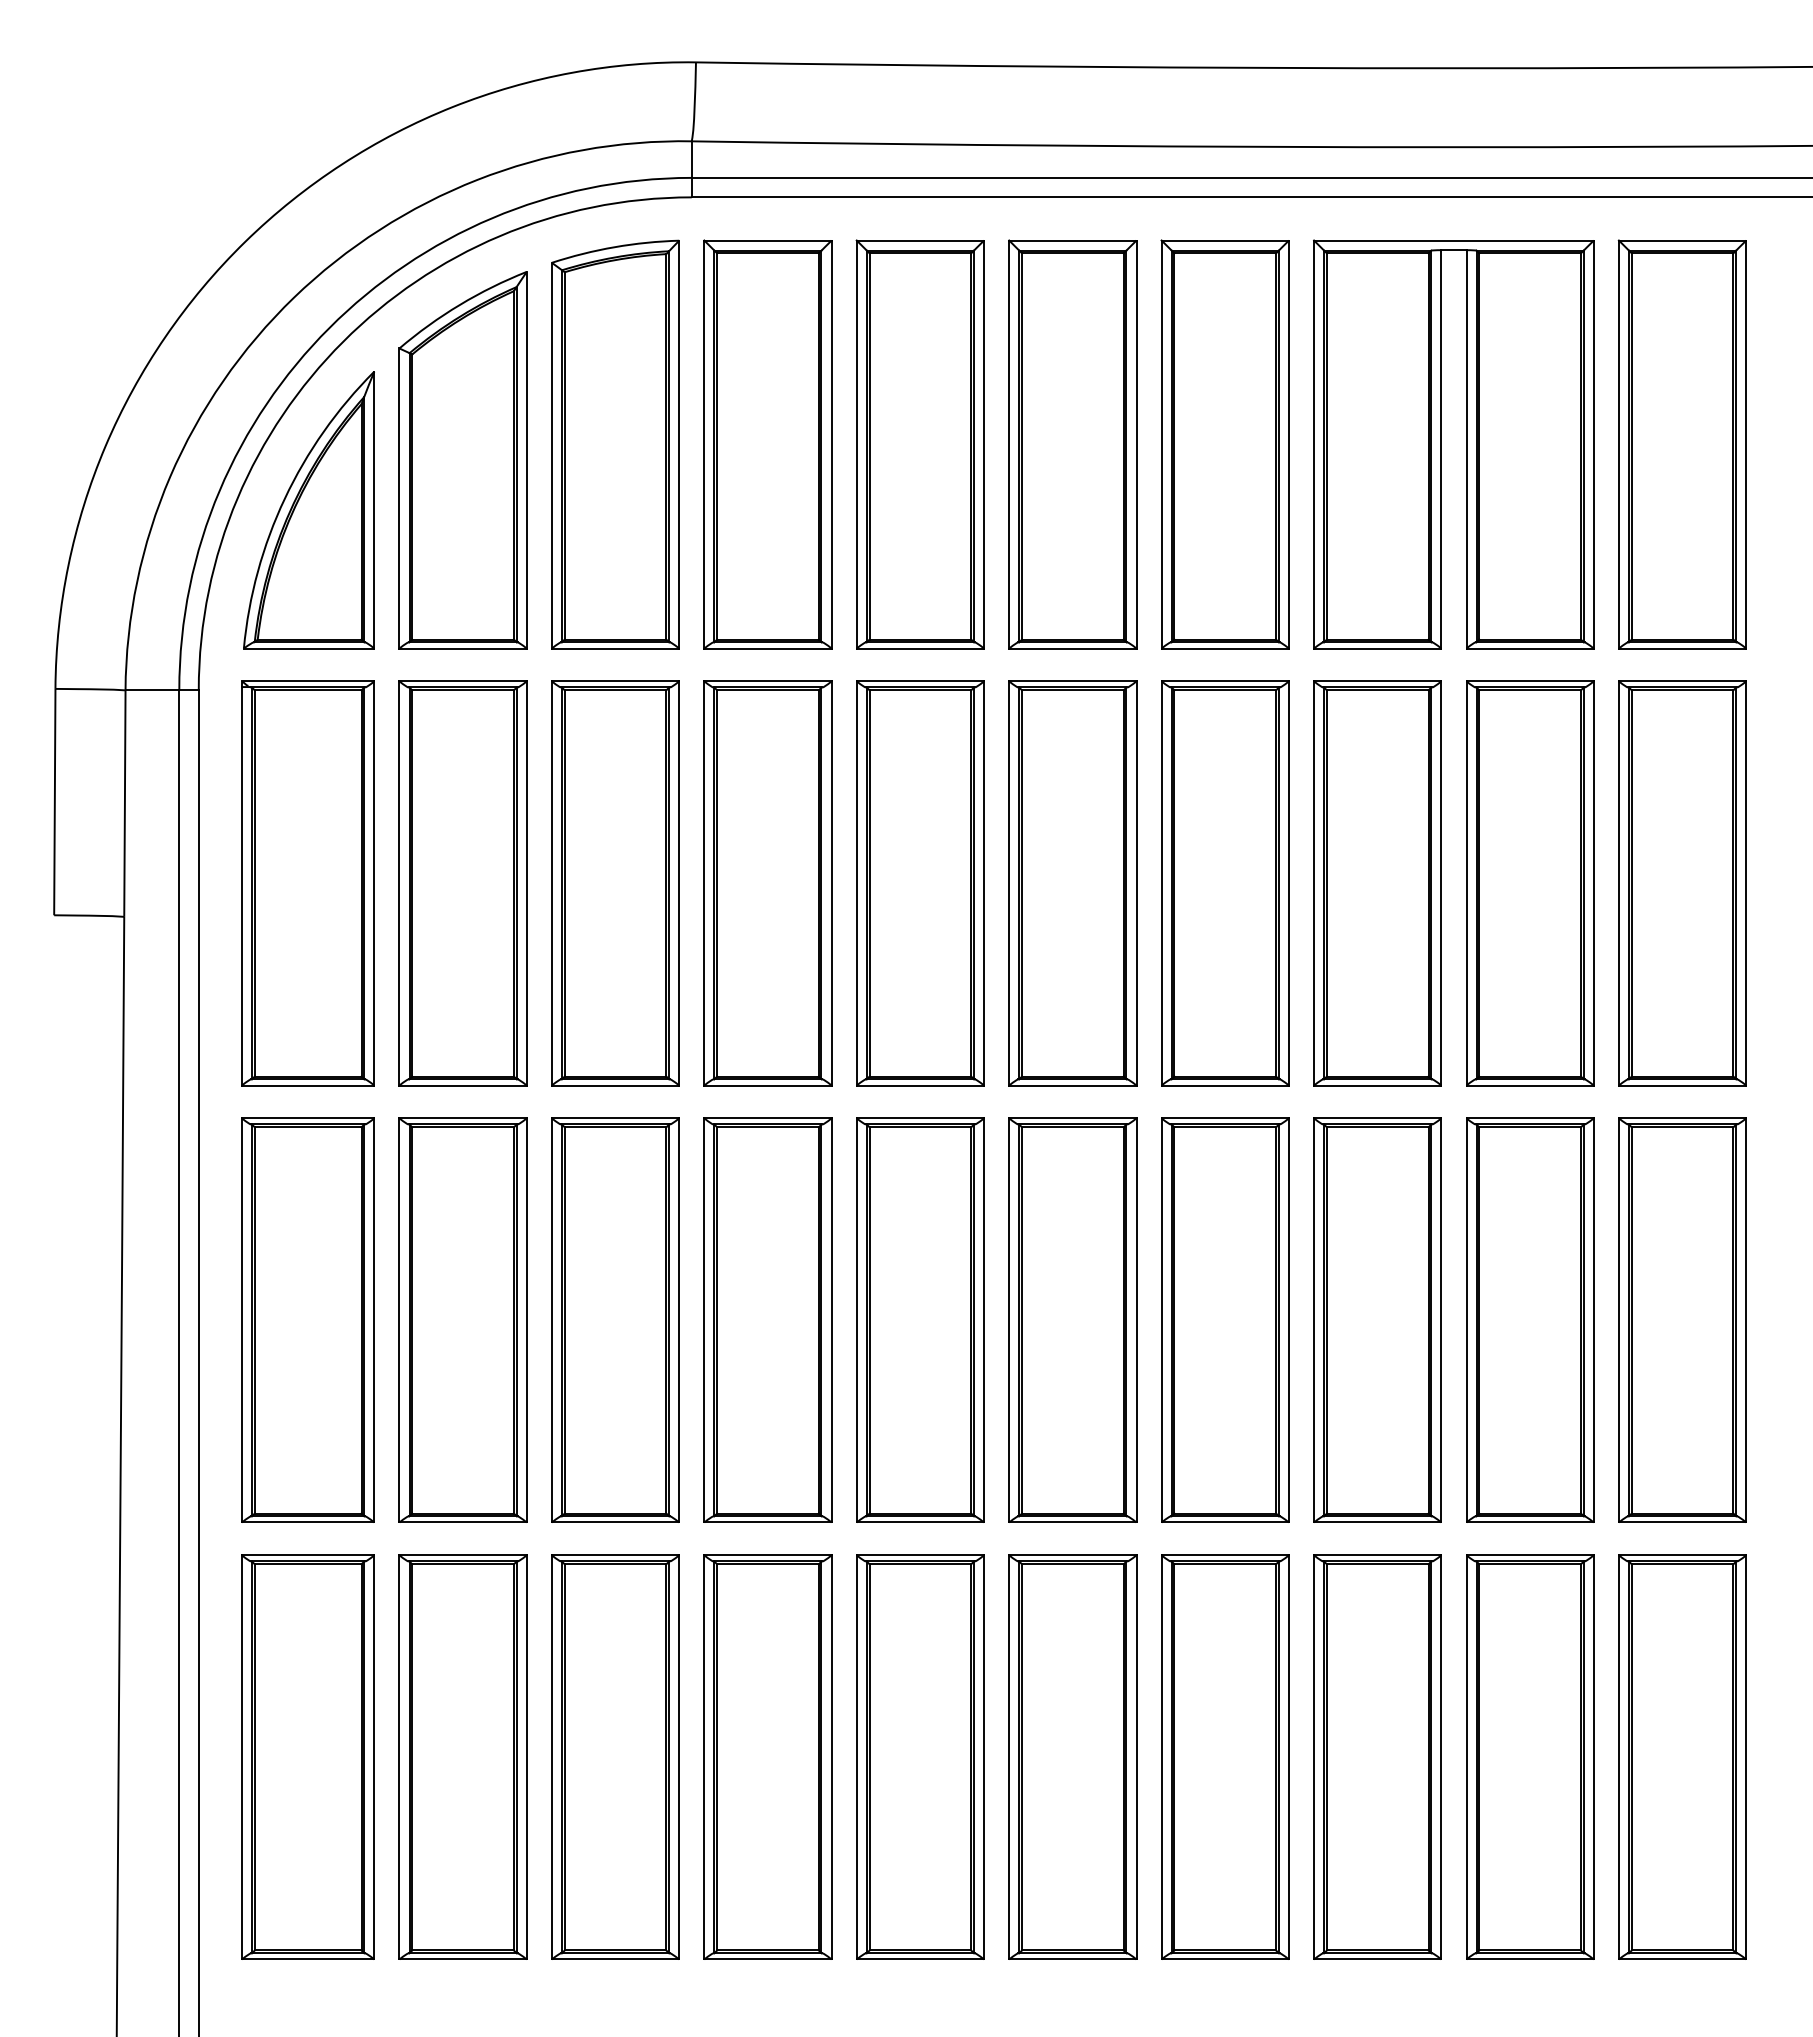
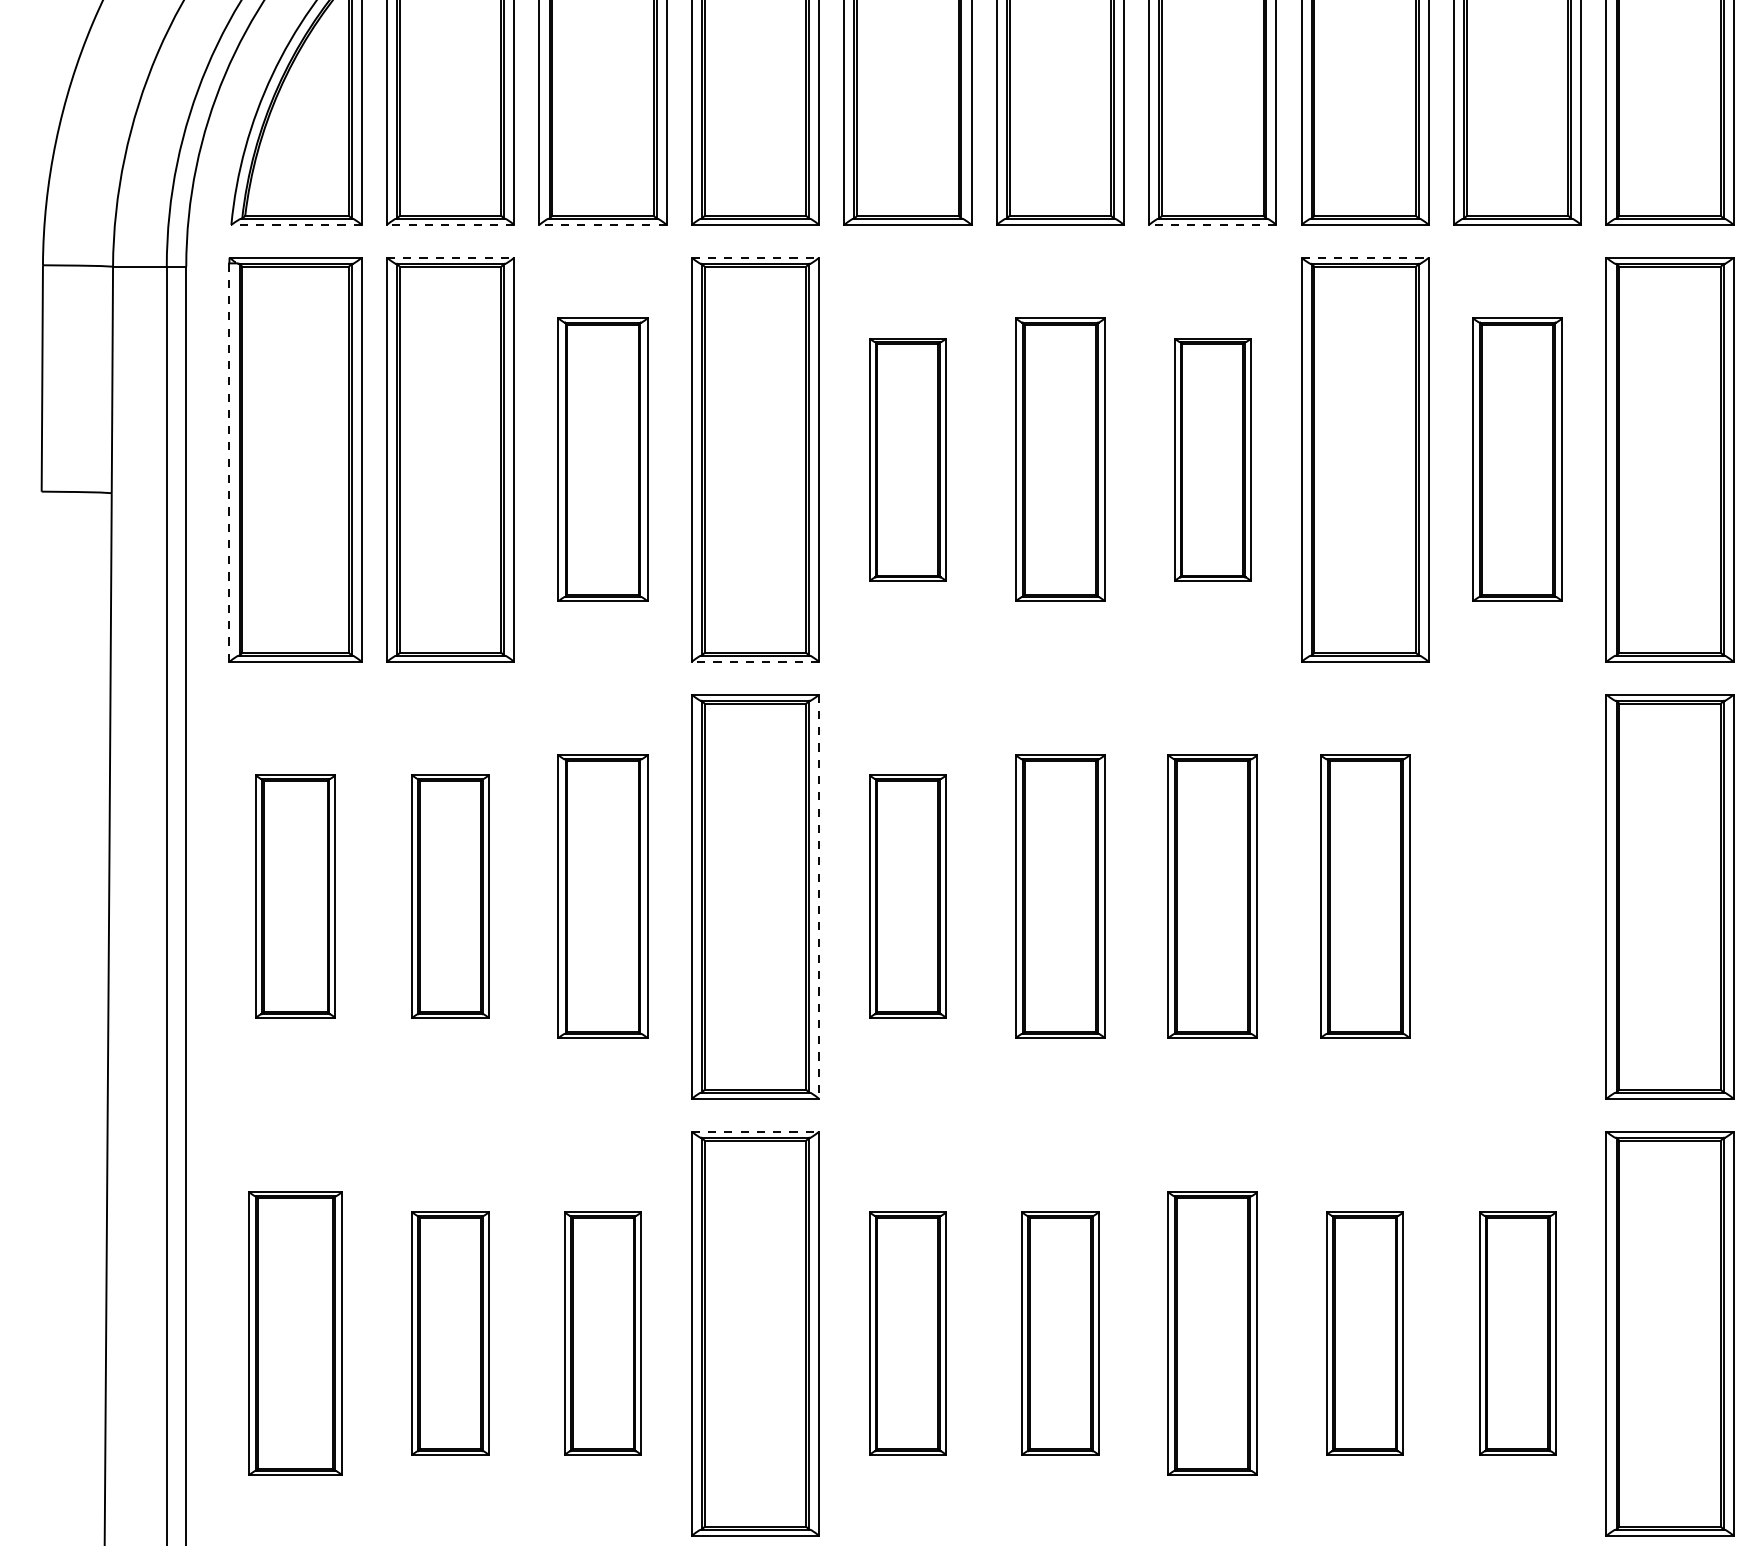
line: (308, 648) -> (296, 224), solid -> dashed
line: (463, 648) -> (451, 224), solid -> dashed
line: (615, 648) -> (603, 224), solid -> dashed
line: (1225, 648) -> (1213, 224), solid -> dashed
line: (463, 681) -> (451, 257), solid -> dashed
line: (767, 681) -> (755, 257), solid -> dashed
line: (1377, 681) -> (1365, 257), solid -> dashed
part: (615, 883) -> (603, 459), size x0.7
part: (920, 883) -> (908, 459), size x0.6
part: (1072, 883) -> (1060, 459), size x0.7
part: (1225, 883) -> (1213, 459), size x0.6
part: (1530, 883) -> (1518, 459), size x0.7
line: (241, 885) -> (229, 461), solid -> dashed
line: (767, 1085) -> (755, 661), solid -> dashed
part: (307, 1319) -> (295, 895), size x0.6
part: (462, 1319) -> (450, 895), size x0.6
part: (615, 1319) -> (603, 895), size x0.7
part: (920, 1319) -> (908, 895), size x0.6
part: (1072, 1319) -> (1060, 895), size x0.7
part: (1225, 1319) -> (1213, 895), size x0.7
part: (1377, 1319) -> (1365, 895), size x0.7
part: (1530, 1319) -> (1518, 895), removed
line: (831, 1320) -> (819, 896), solid -> dashed
line: (767, 1555) -> (755, 1131), solid -> dashed
part: (307, 1756) -> (295, 1332), size x0.7
part: (462, 1756) -> (450, 1332), size x0.6
part: (615, 1756) -> (603, 1332), size x0.6
part: (920, 1756) -> (908, 1332), size x0.6
part: (1072, 1756) -> (1060, 1332), size x0.6
part: (1225, 1756) -> (1213, 1332), size x0.7
part: (1377, 1756) -> (1365, 1332), size x0.6
part: (1530, 1756) -> (1518, 1332), size x0.6

